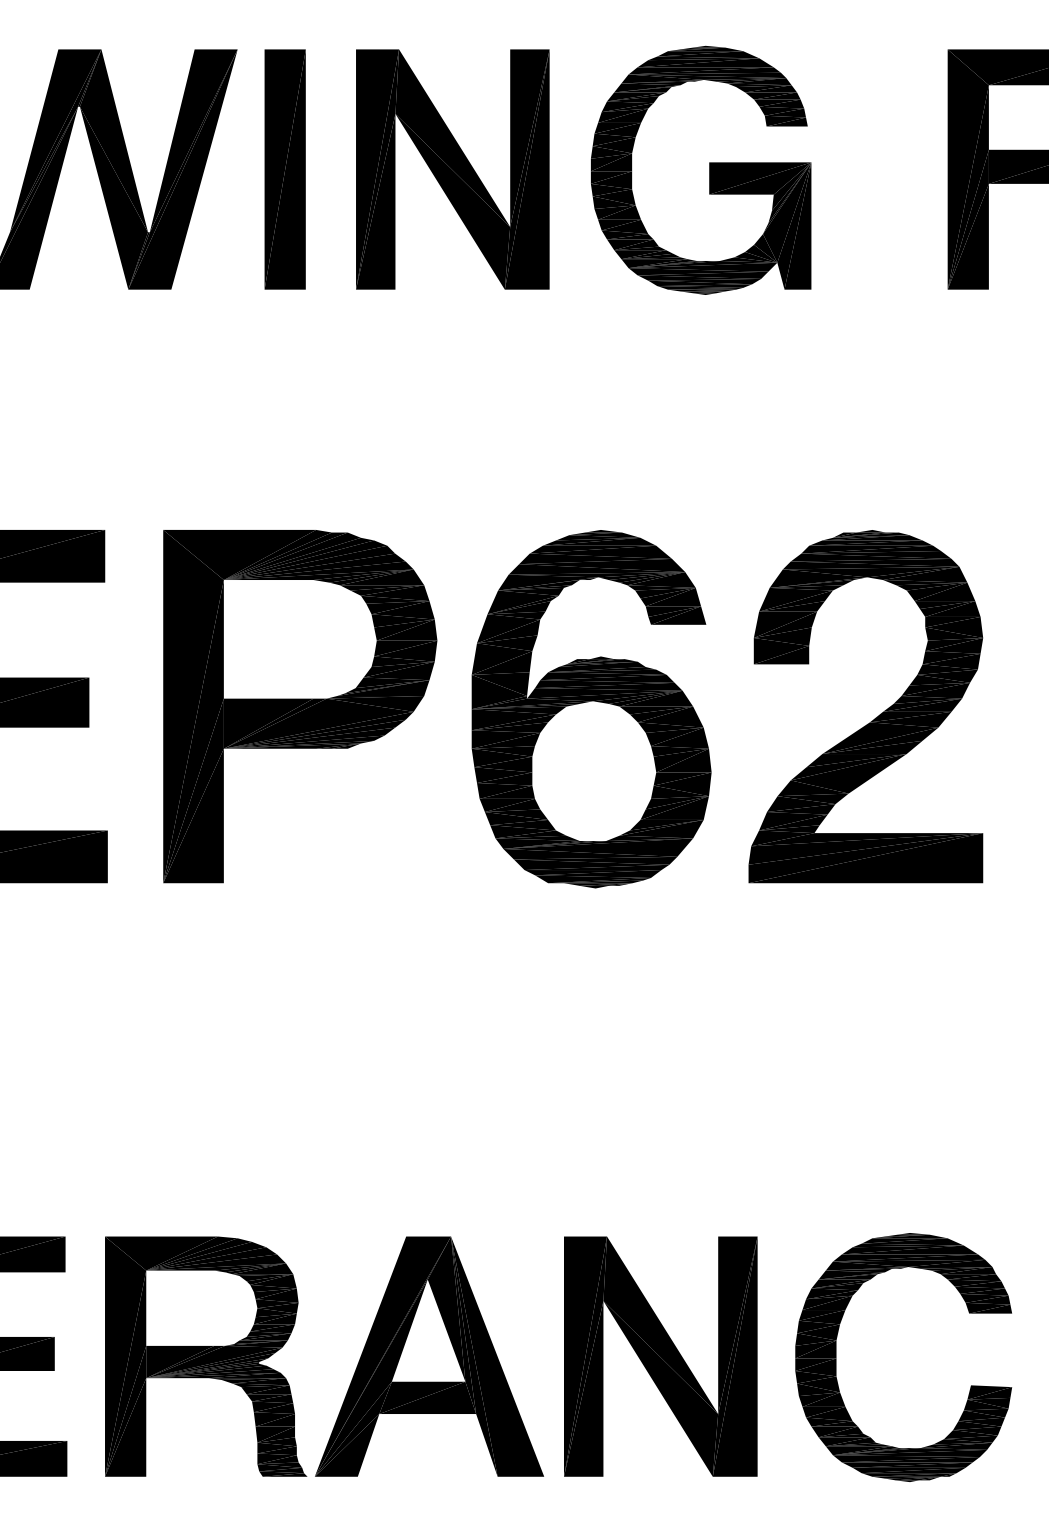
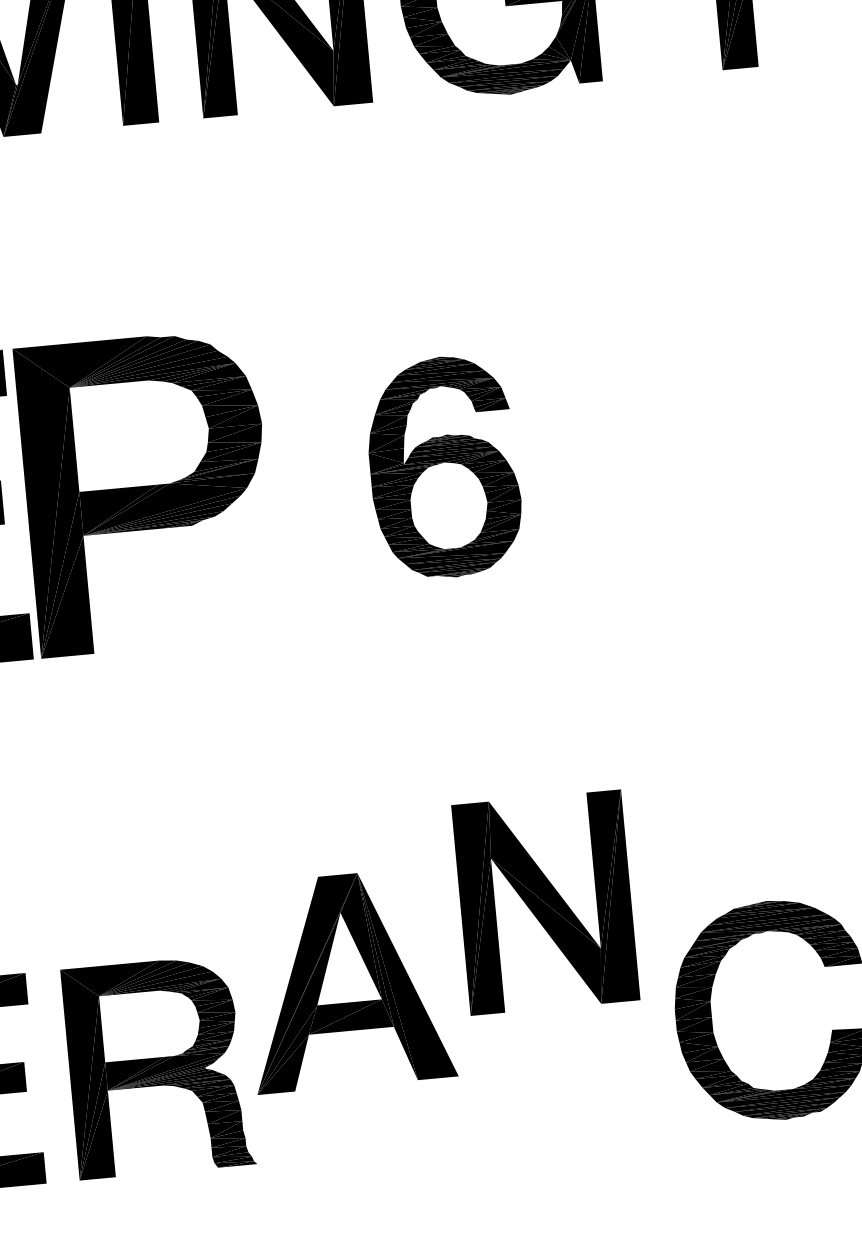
part: (300, 706) -> (147, 492), moved
part: (591, 709) -> (444, 467), size x0.7
part: (875, 717) -> (694, 451), removed
part: (429, 1356) -> (348, 980), moved
part: (660, 1356) -> (545, 902), moved

